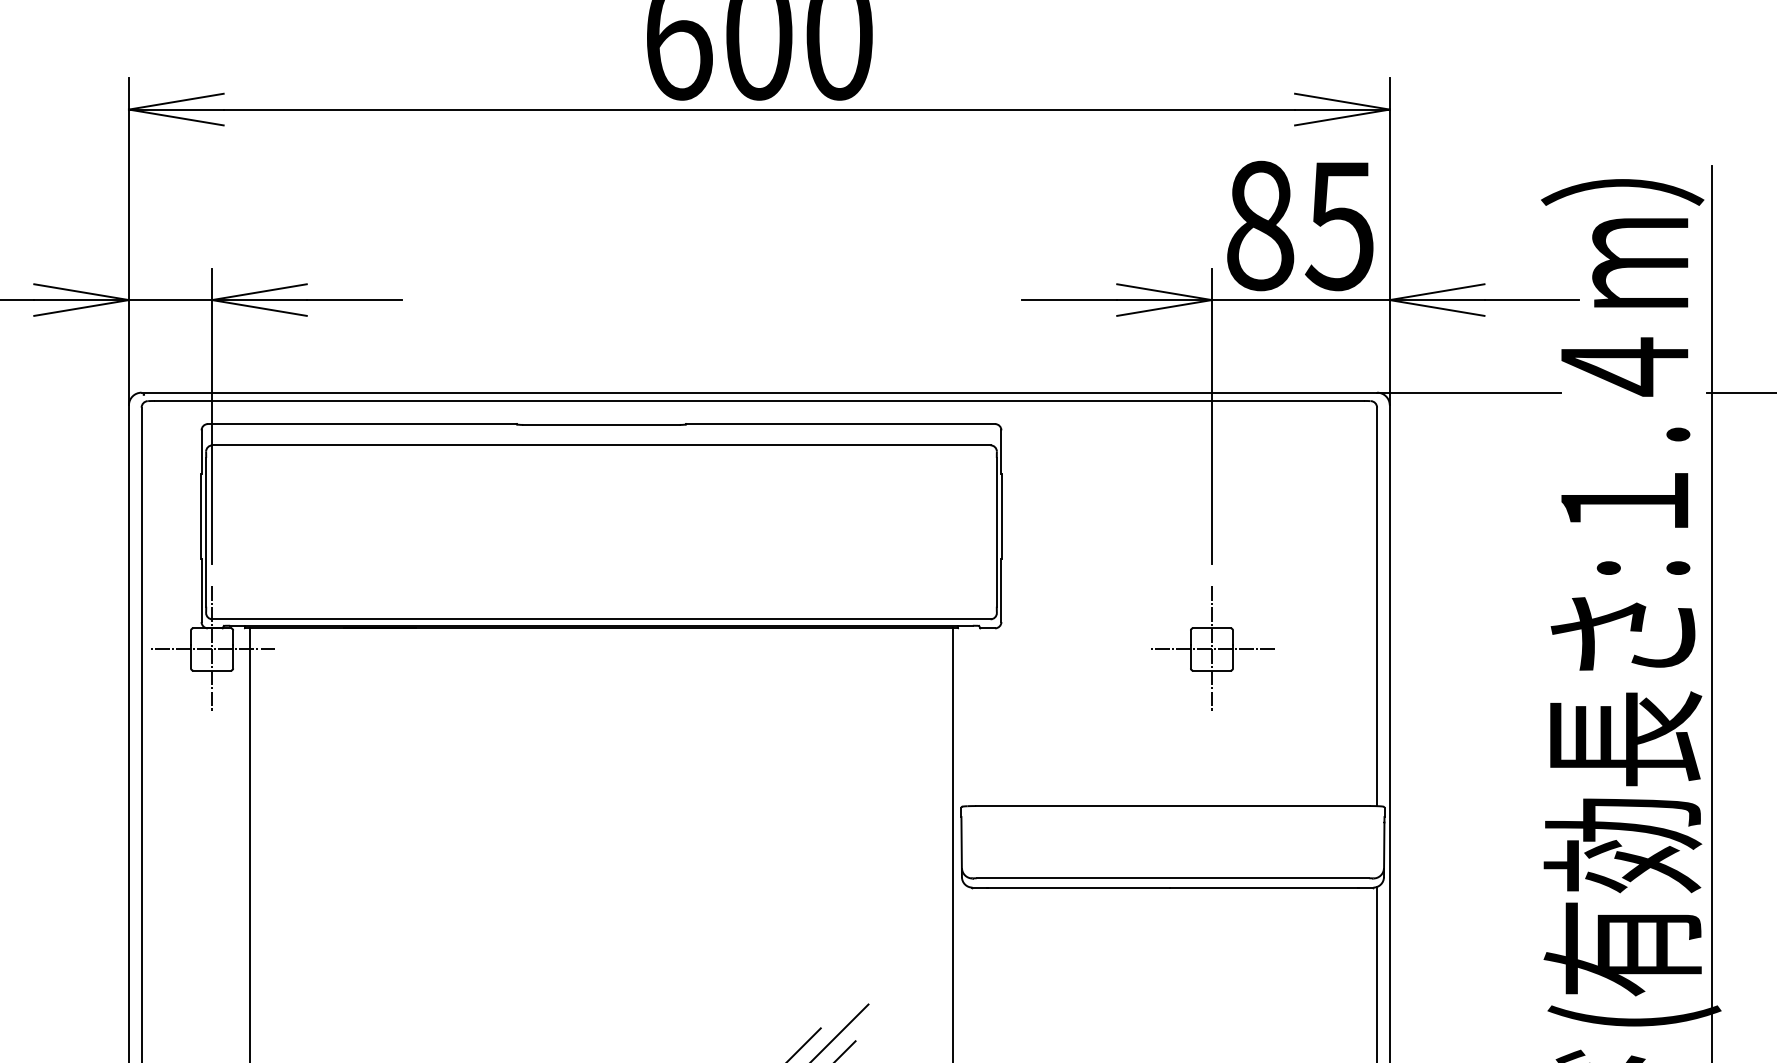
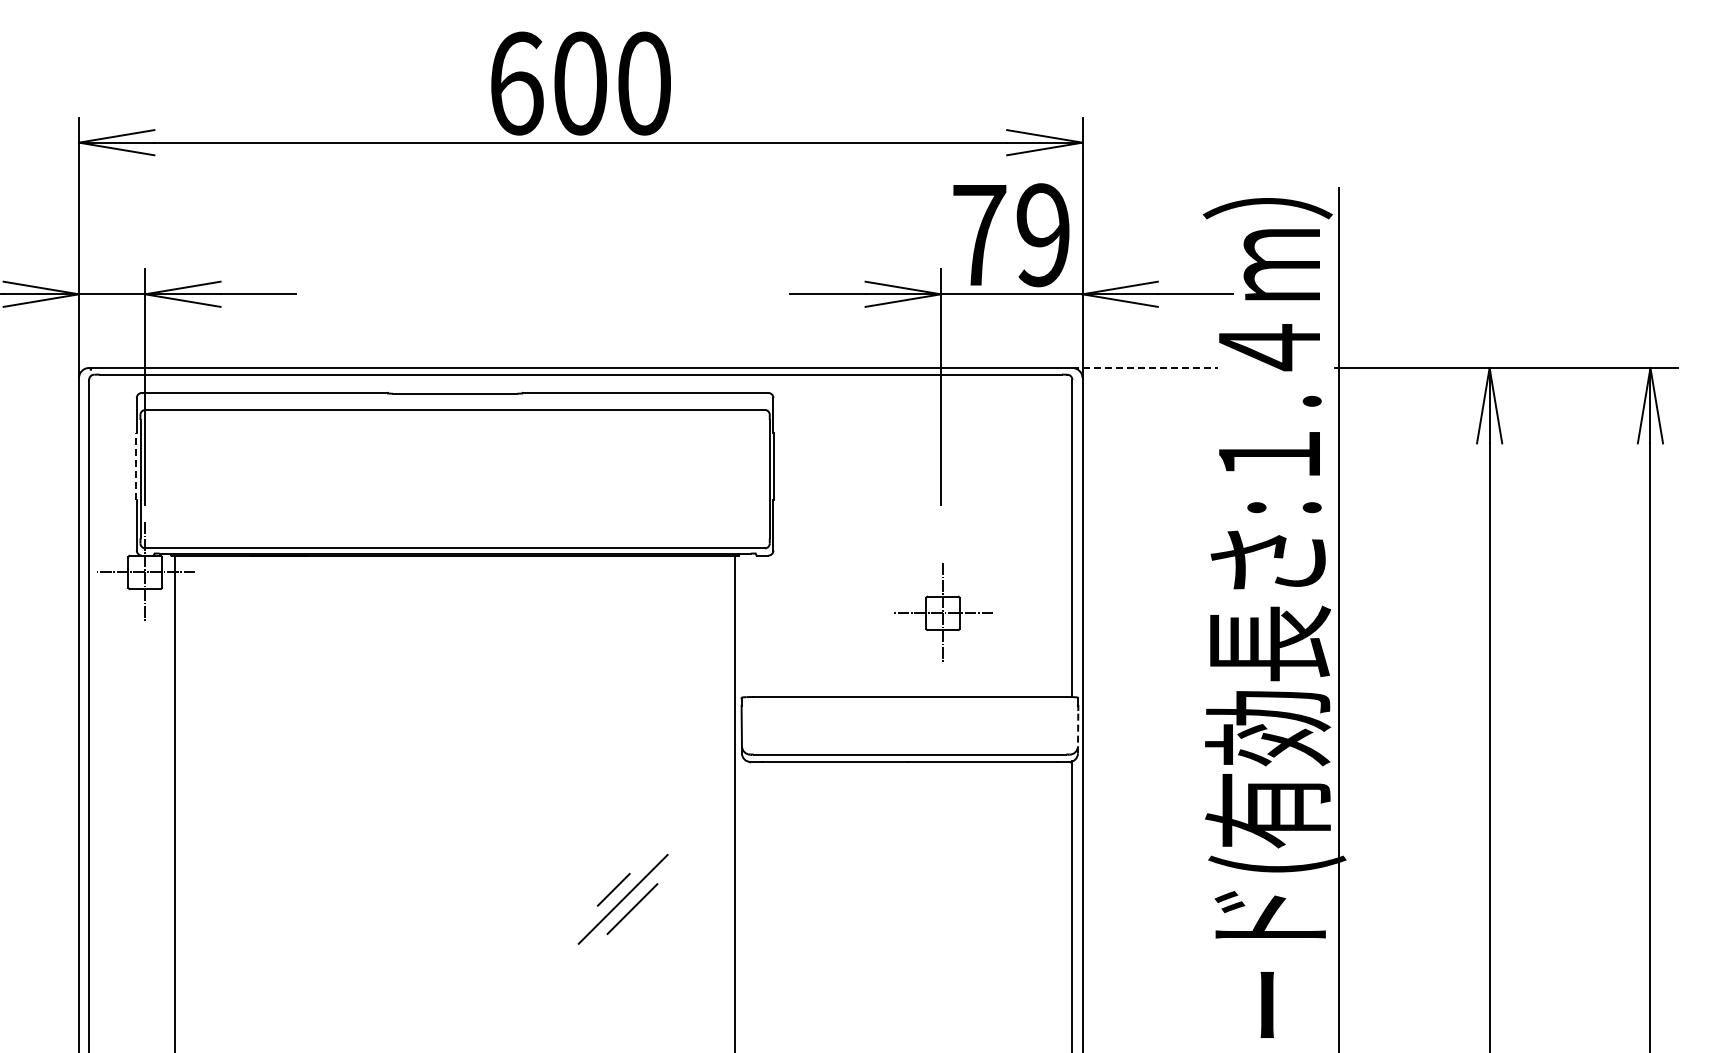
text: (1300, 226) -> (1011, 235), 85 -> 79
line: (1468, 393) -> (1145, 368), solid -> dashed
line: (201, 516) -> (136, 466), solid -> dashed
part: (1212, 648) -> (943, 612), moved
line: (1384, 849) -> (1078, 731), solid -> dashed

